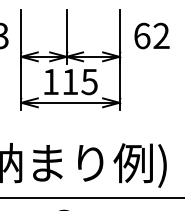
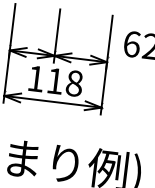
text: (89, 81) -> (74, 83), 115 -> 118

